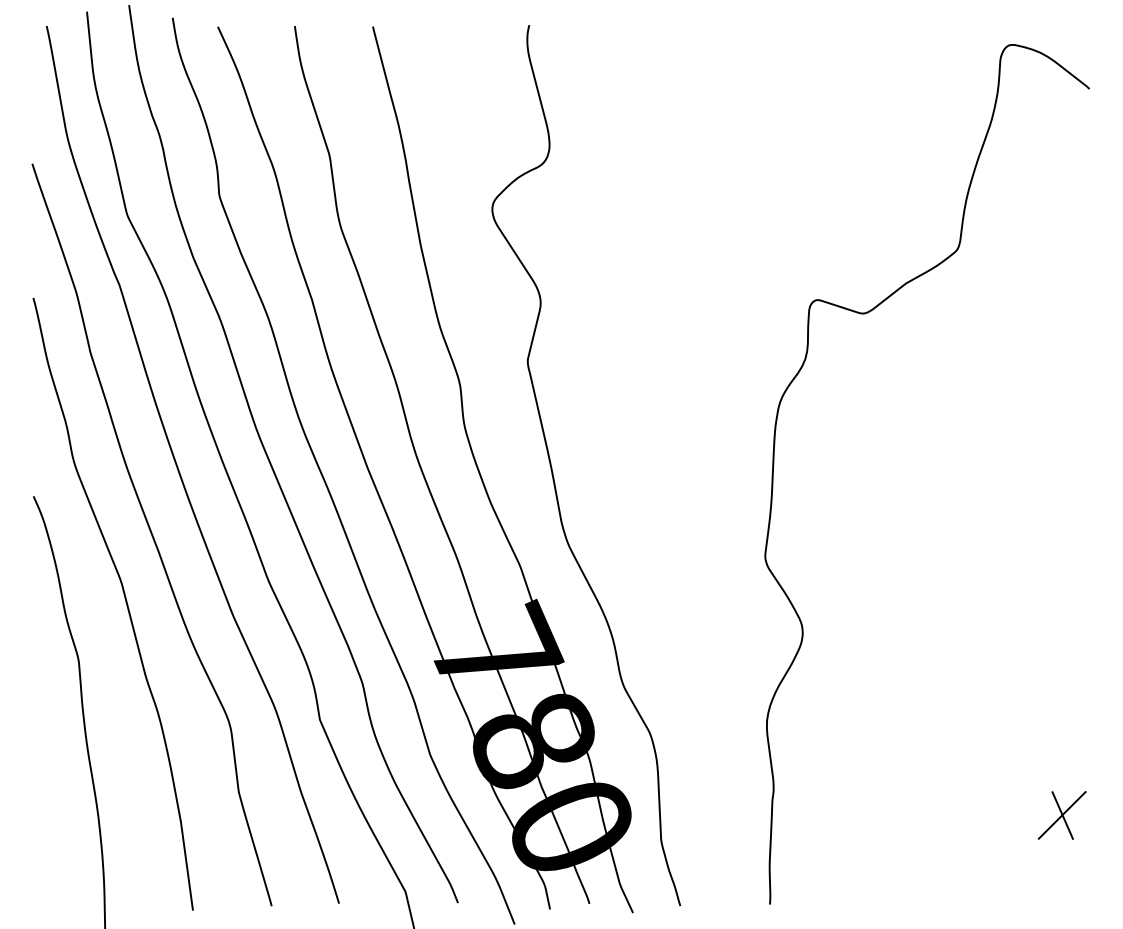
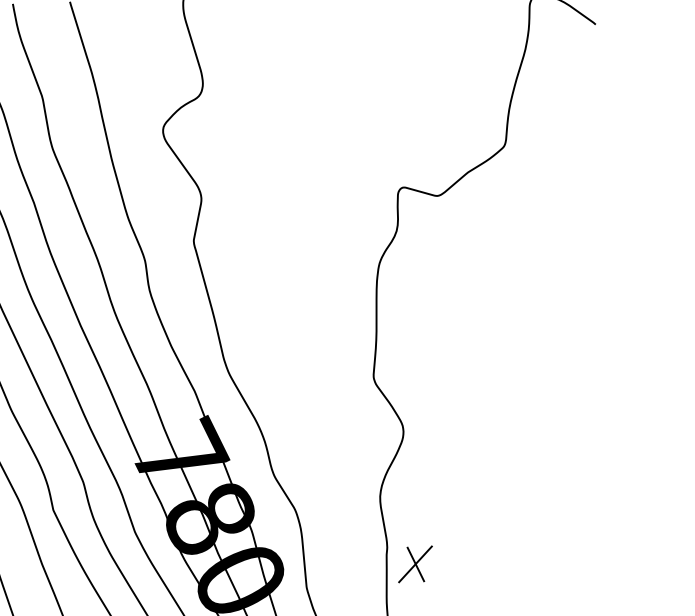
part: (1061, 815) -> (414, 564), moved

